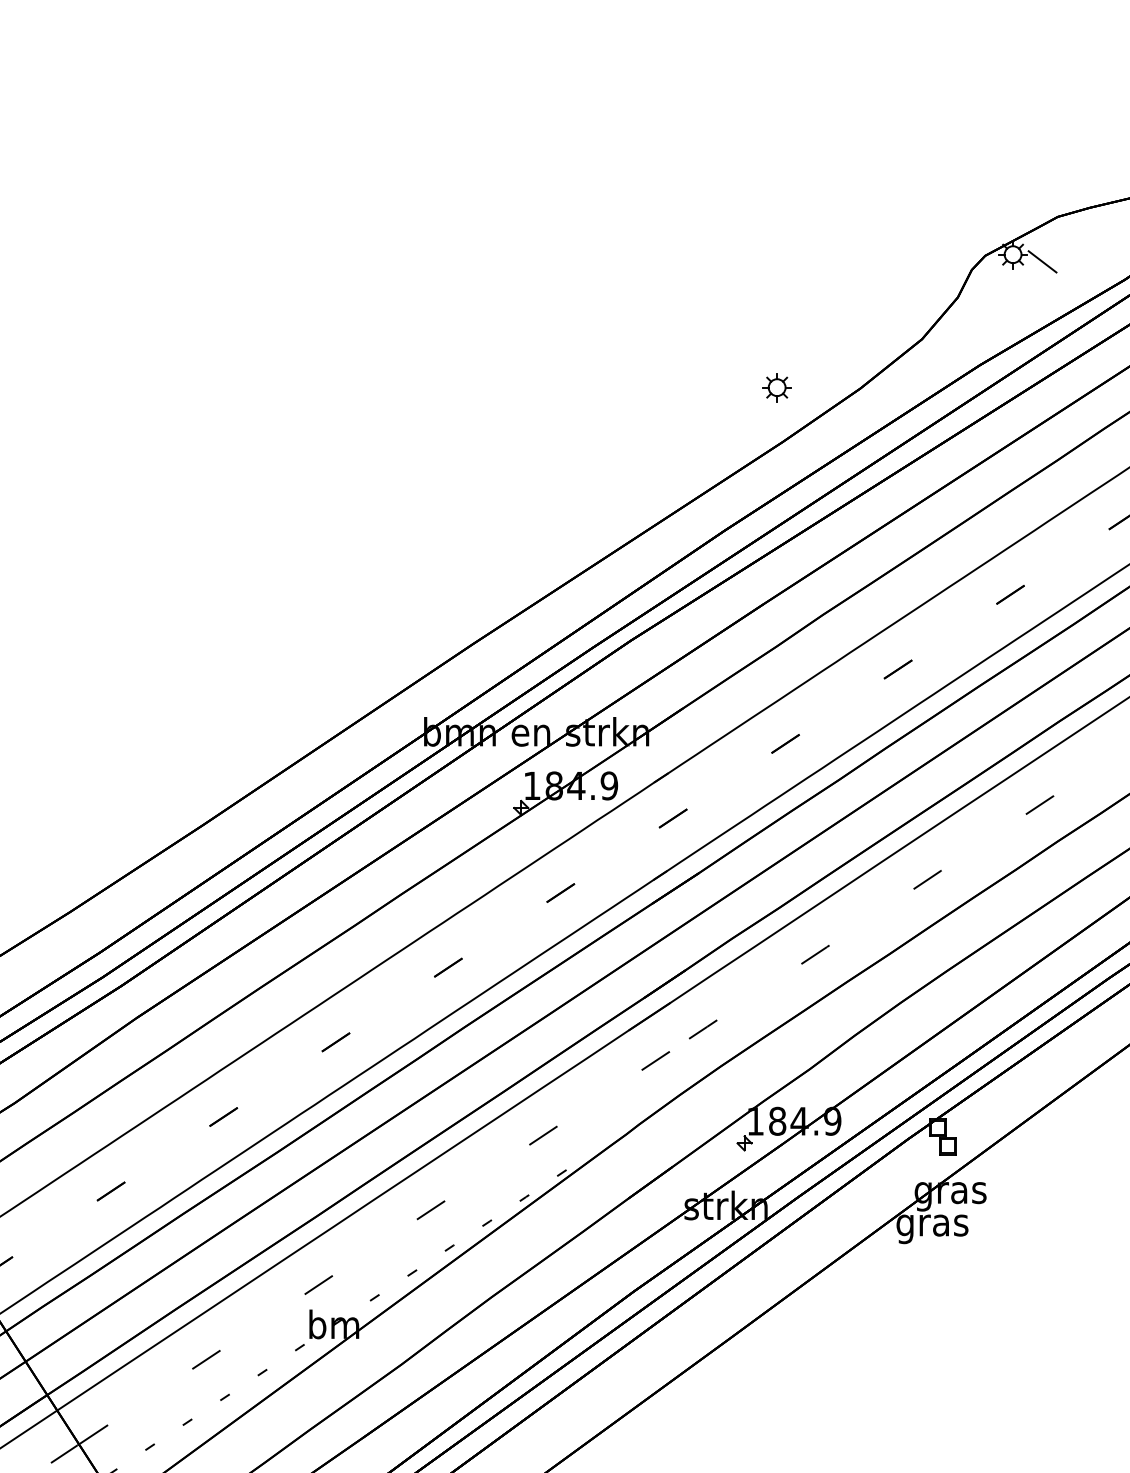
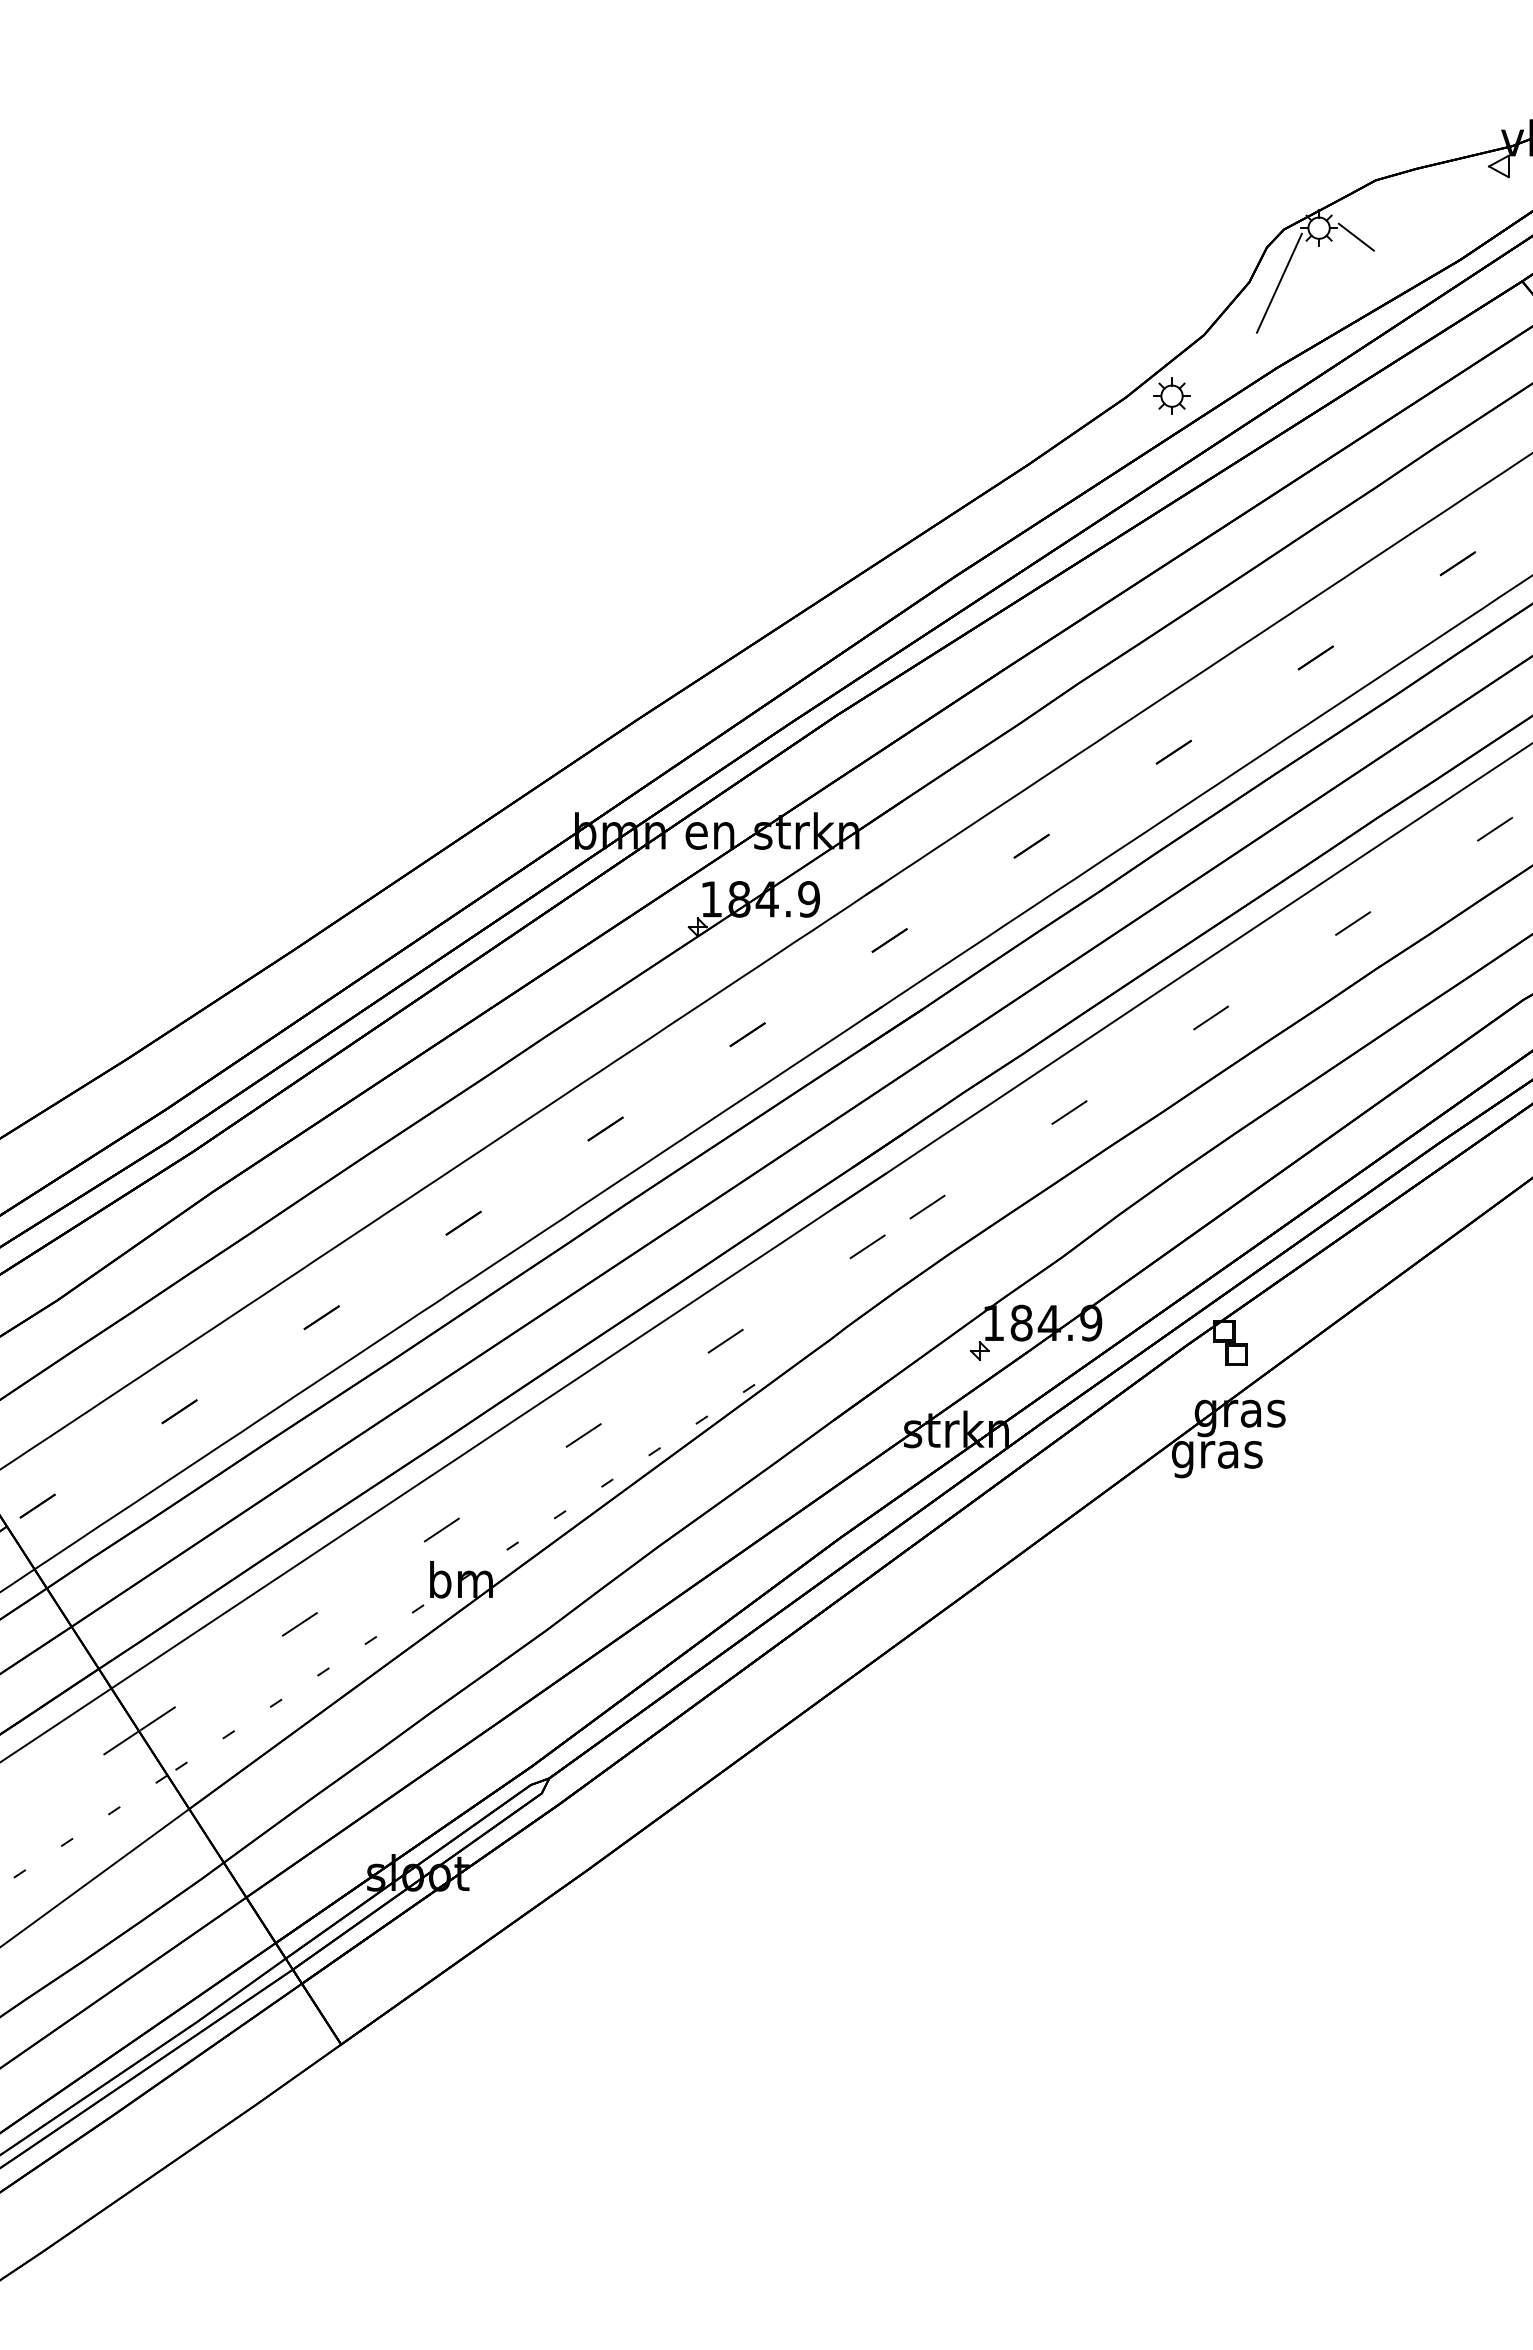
line: (980, 297) -> (1278, 282), added
part: (776, 387) -> (1171, 395), moved

